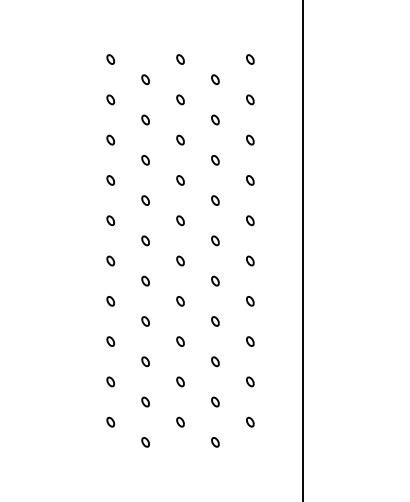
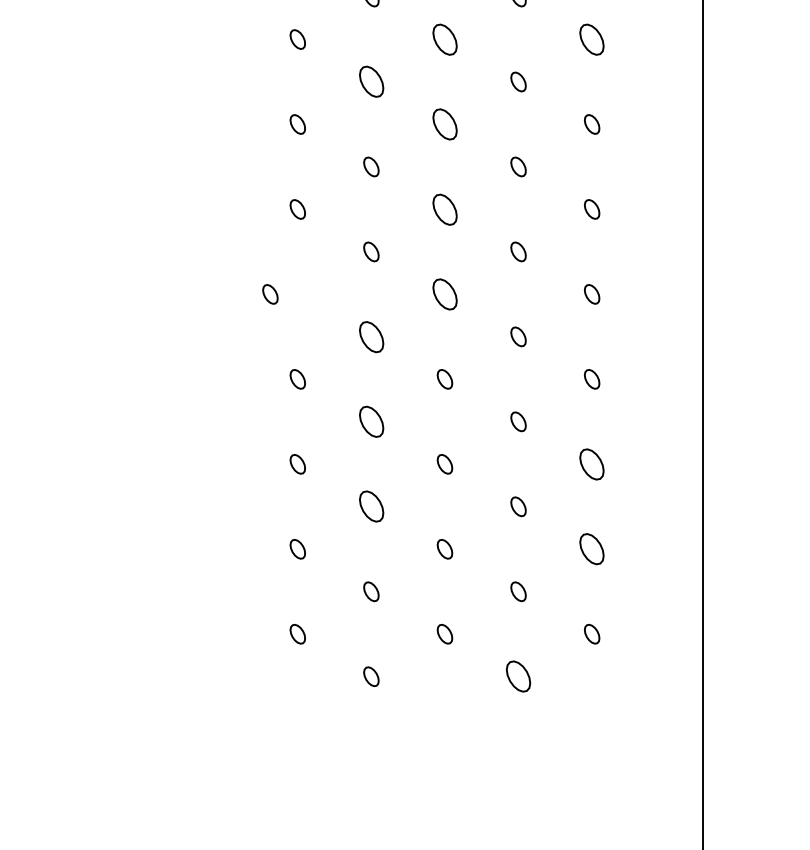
part: (180, 139) -> (444, 38), size x1.6
part: (250, 139) -> (592, 38), size x1.6
part: (145, 160) -> (371, 82), size x1.6
part: (180, 180) -> (444, 124), size x1.6
part: (180, 220) -> (444, 208), size x1.6
part: (110, 260) -> (269, 293), moved
part: (180, 260) -> (444, 293), size x1.6
part: (145, 280) -> (371, 335), size x1.6
part: (145, 321) -> (371, 421), size x1.6
part: (250, 341) -> (592, 464), size x1.6
part: (145, 361) -> (371, 506), size x1.6
part: (250, 381) -> (592, 548), size x1.6
part: (215, 442) -> (518, 677), size x1.6

